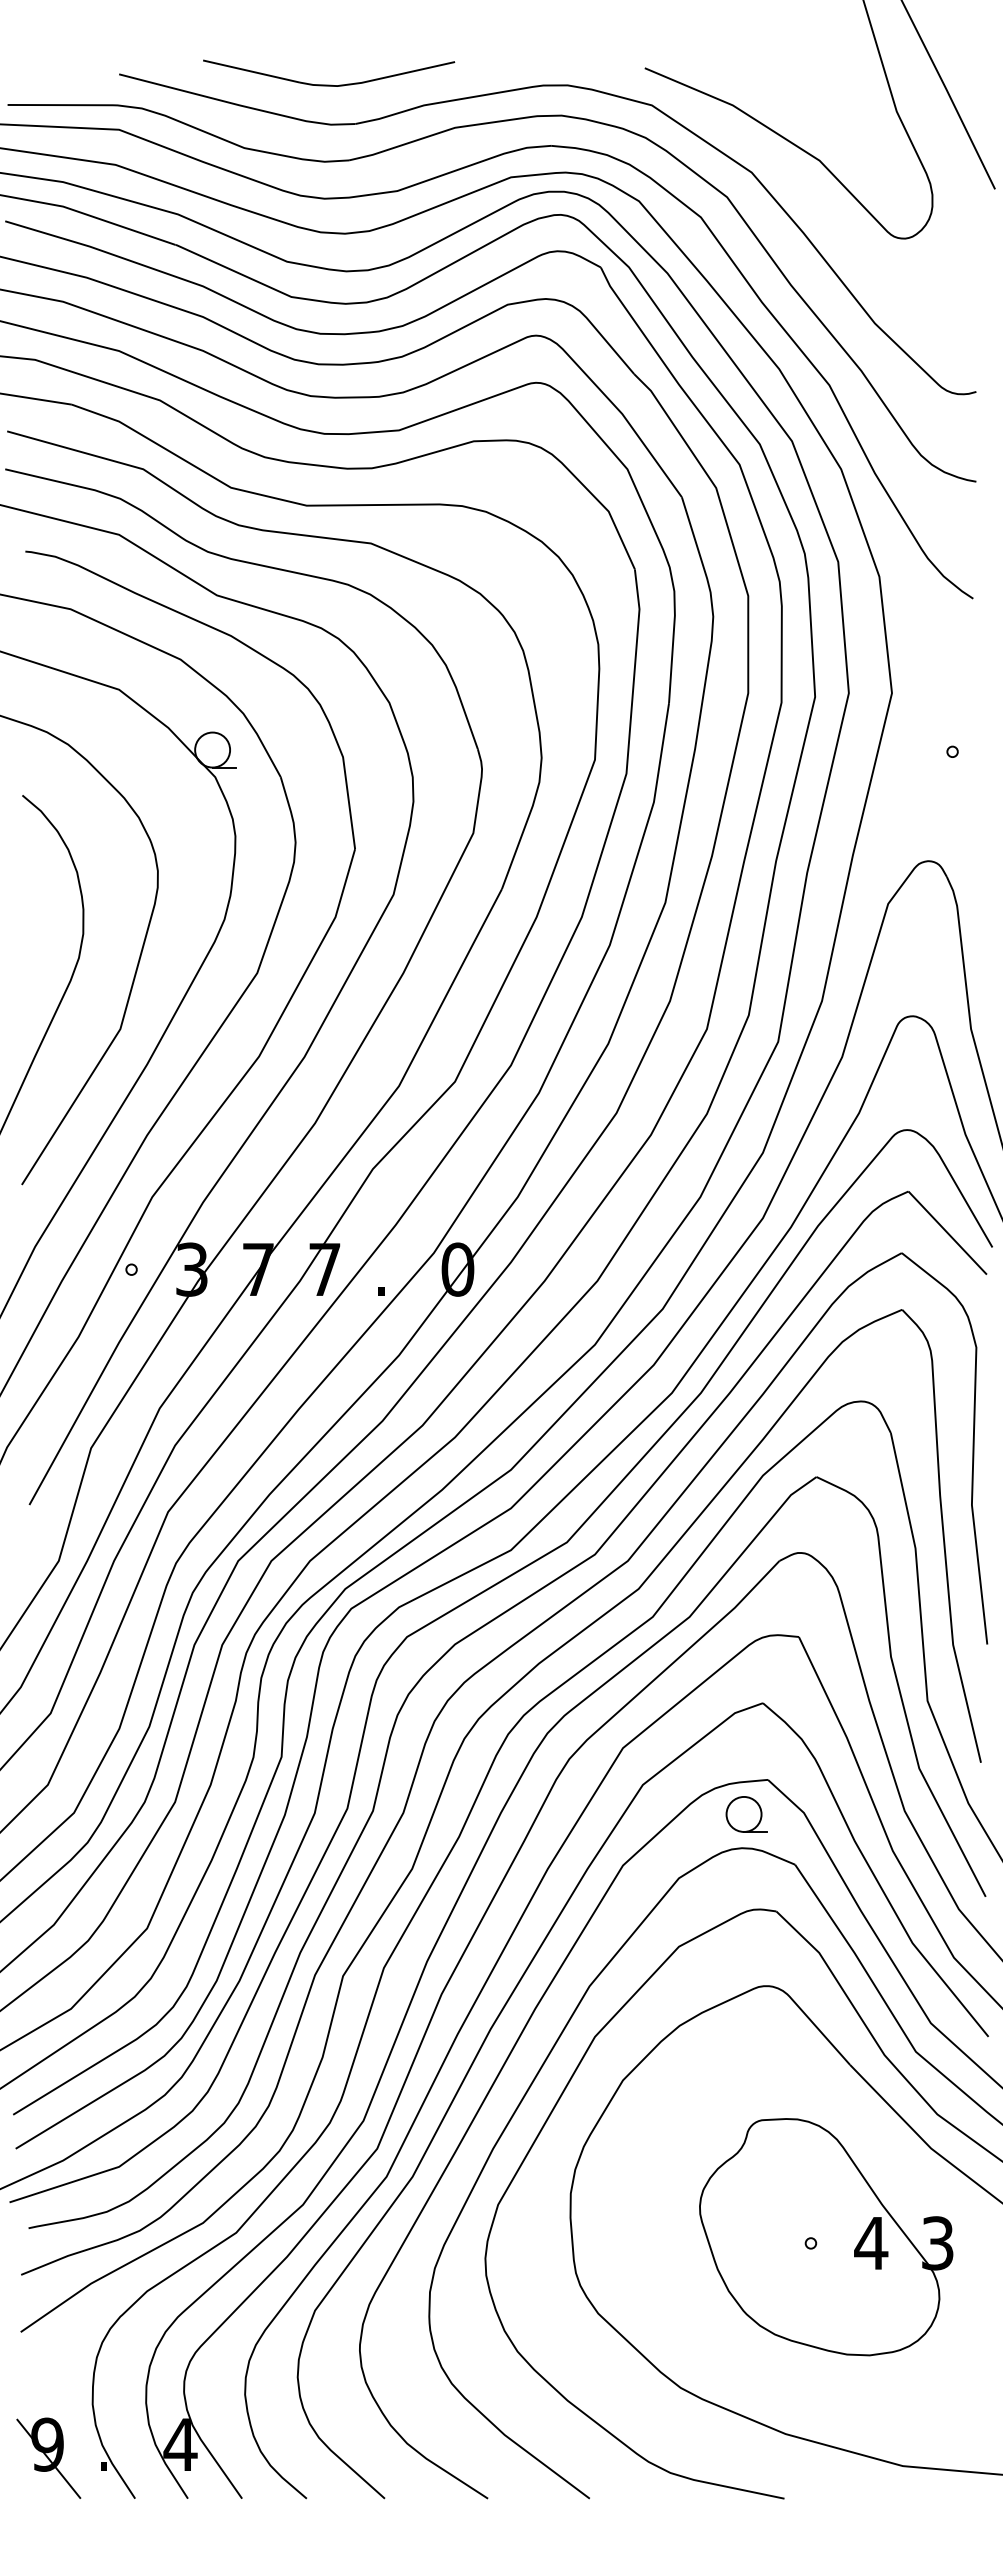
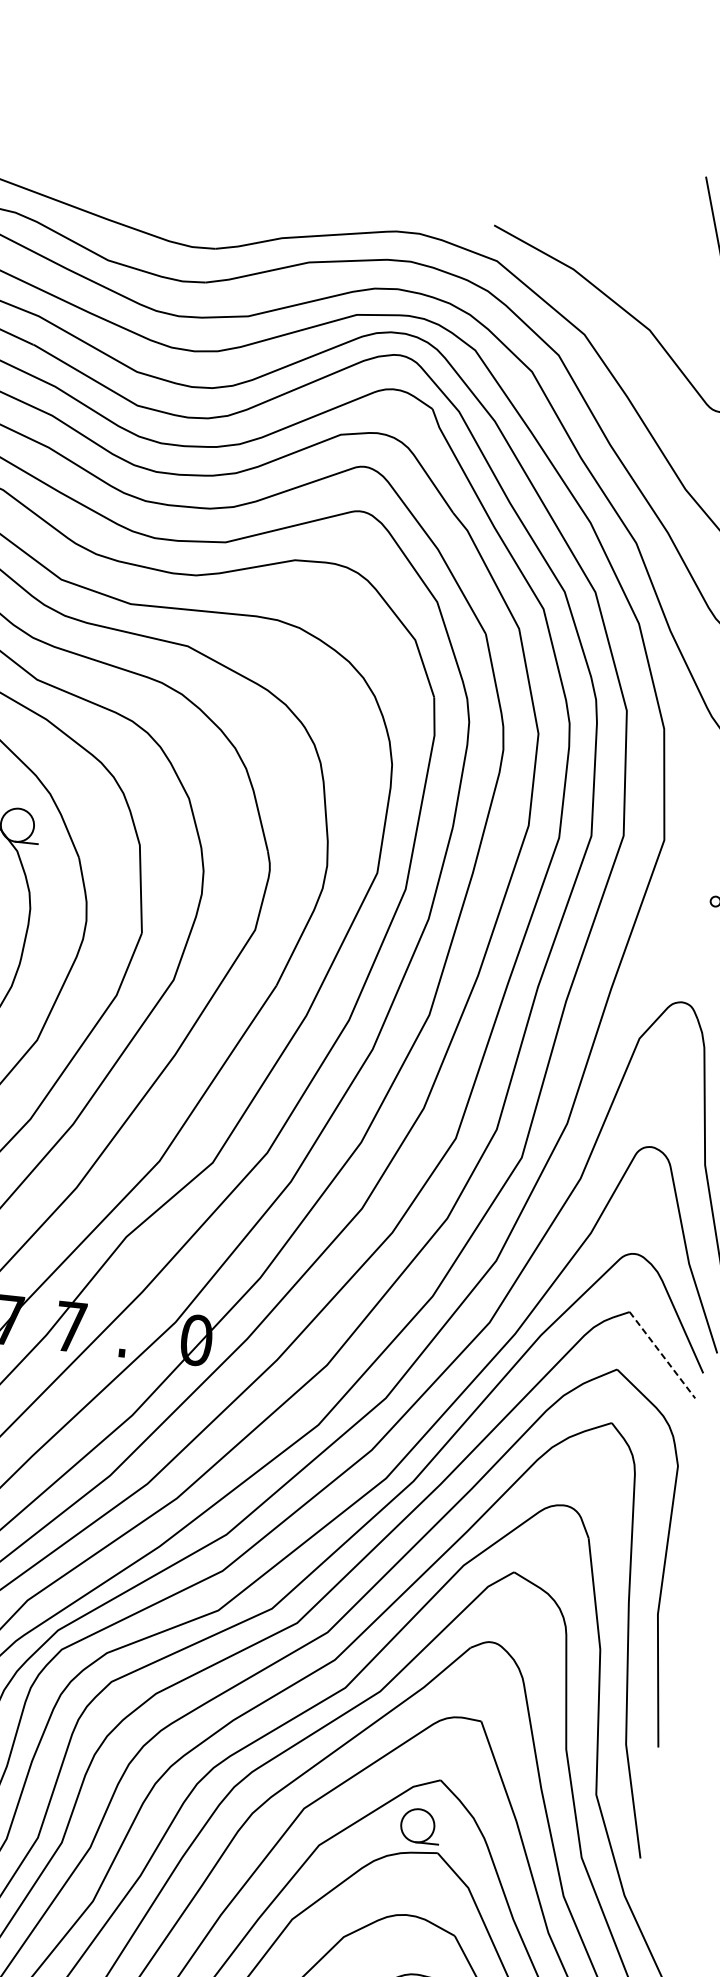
part: (329, 84) -> (194, 208), removed
line: (948, 1233) -> (663, 1355), solid -> dashed
part: (746, 1814) -> (420, 1826), moved

